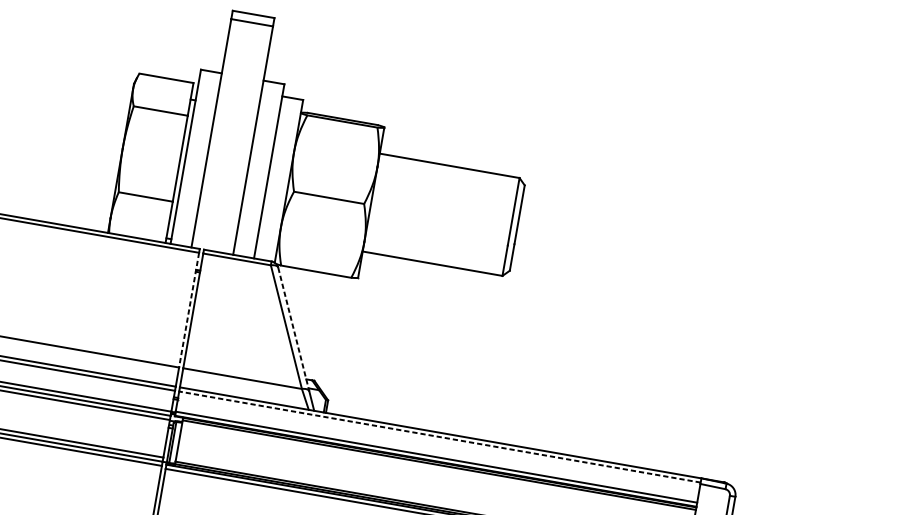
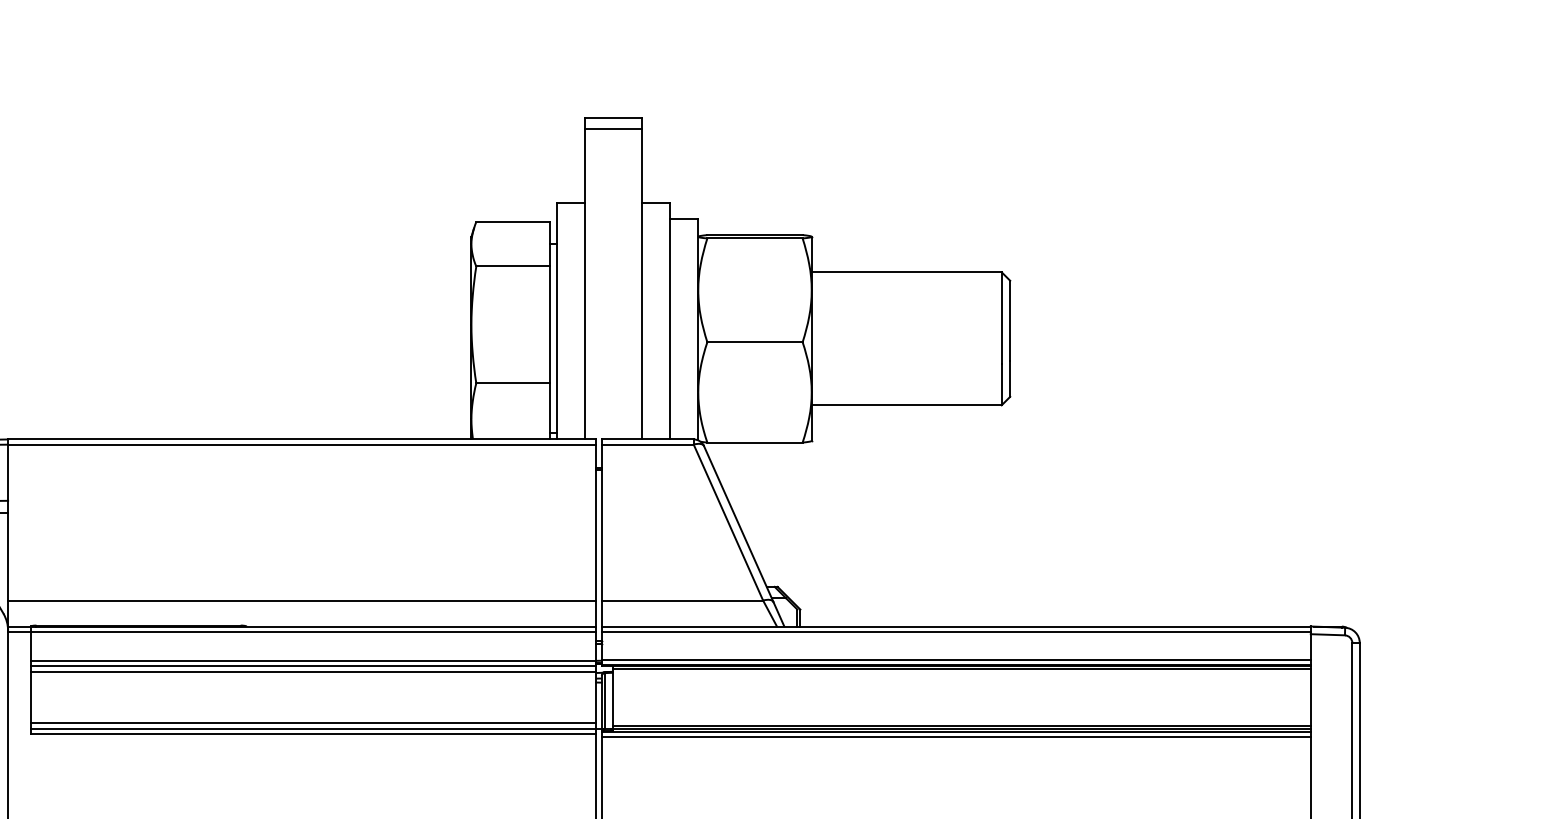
line: (189, 310) -> (596, 522), dashed -> solid
line: (293, 329) -> (738, 524), dashed -> solid
line: (439, 437) -> (955, 632), dashed -> solid

